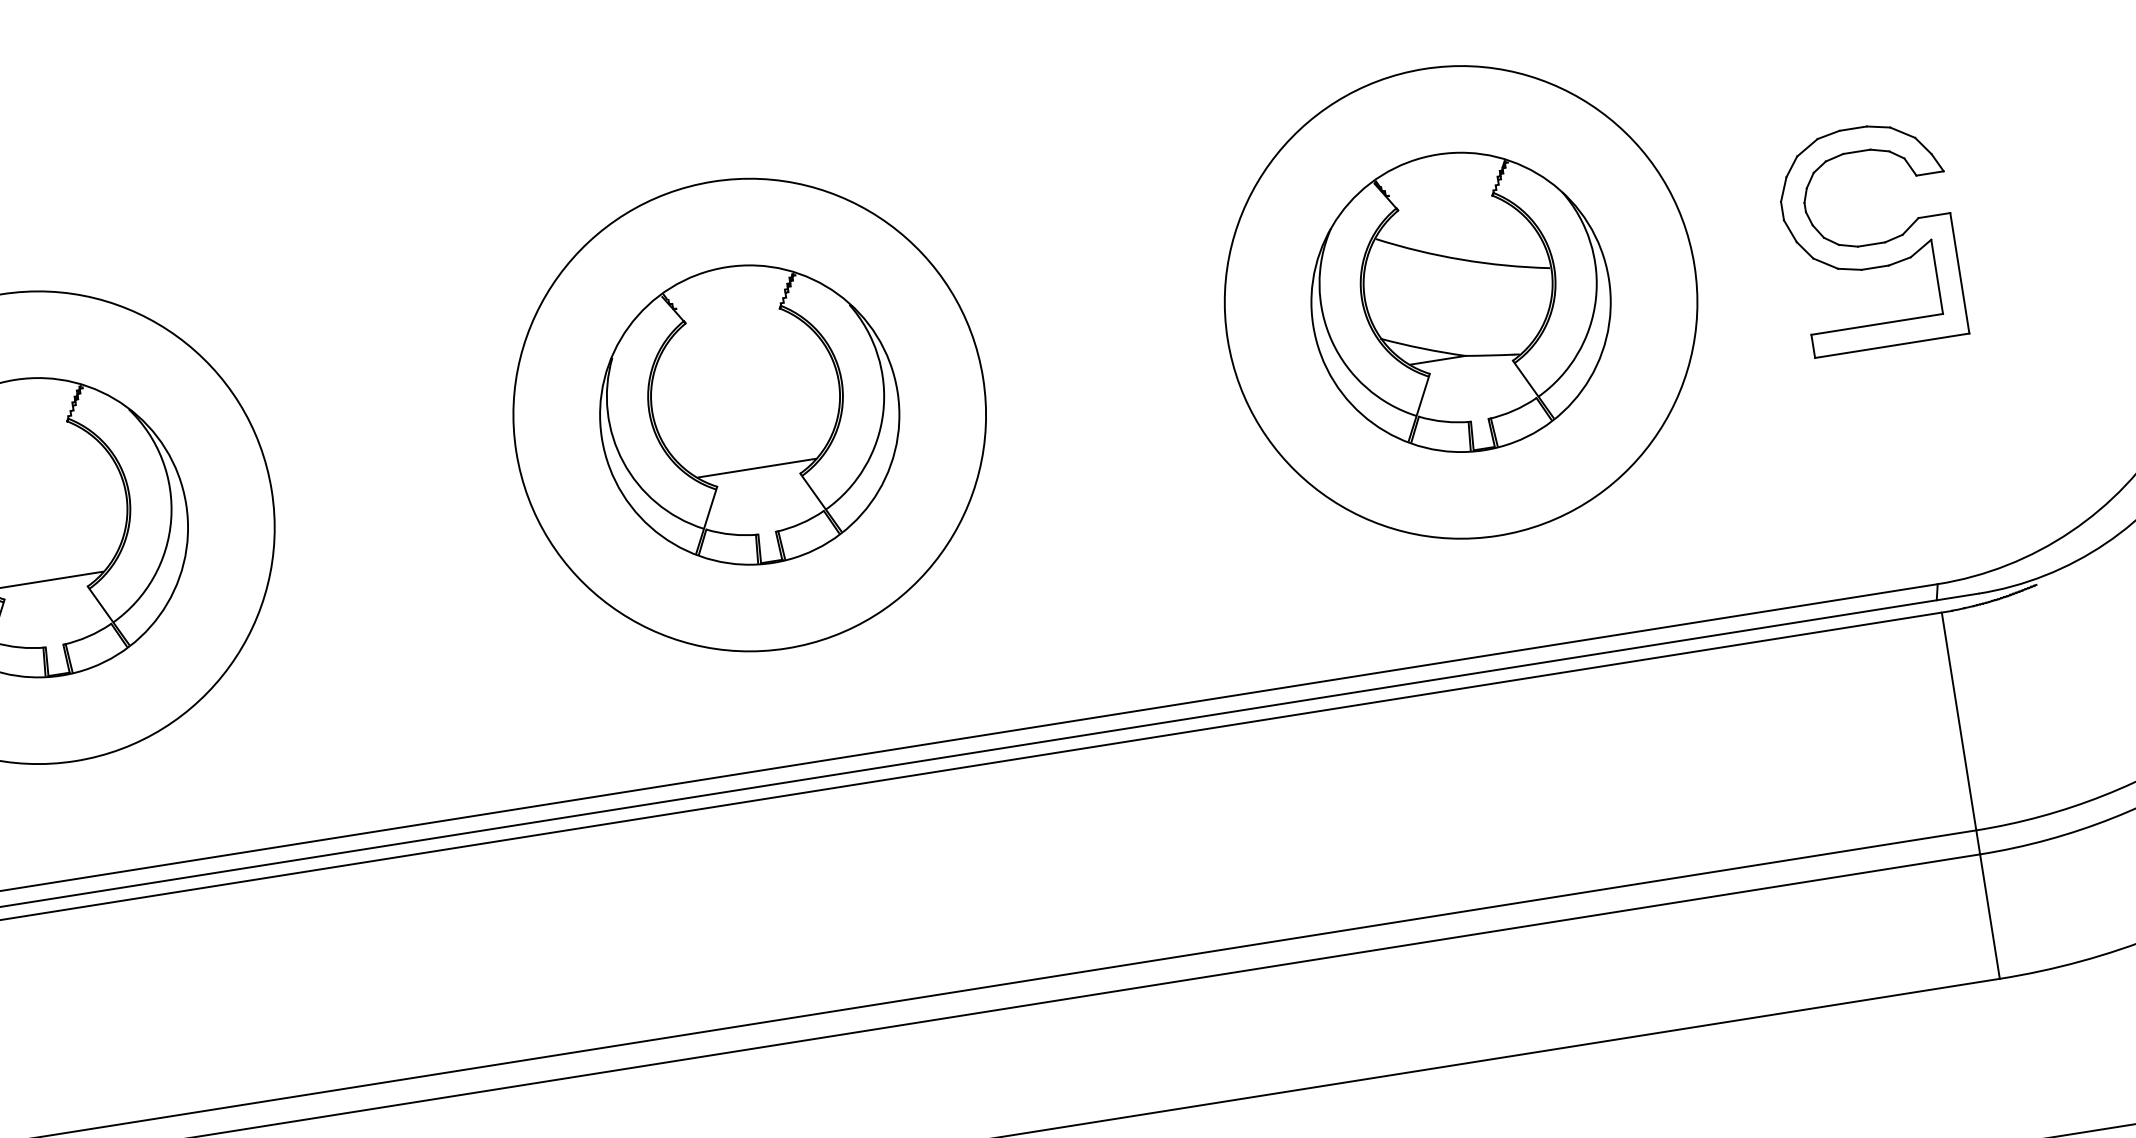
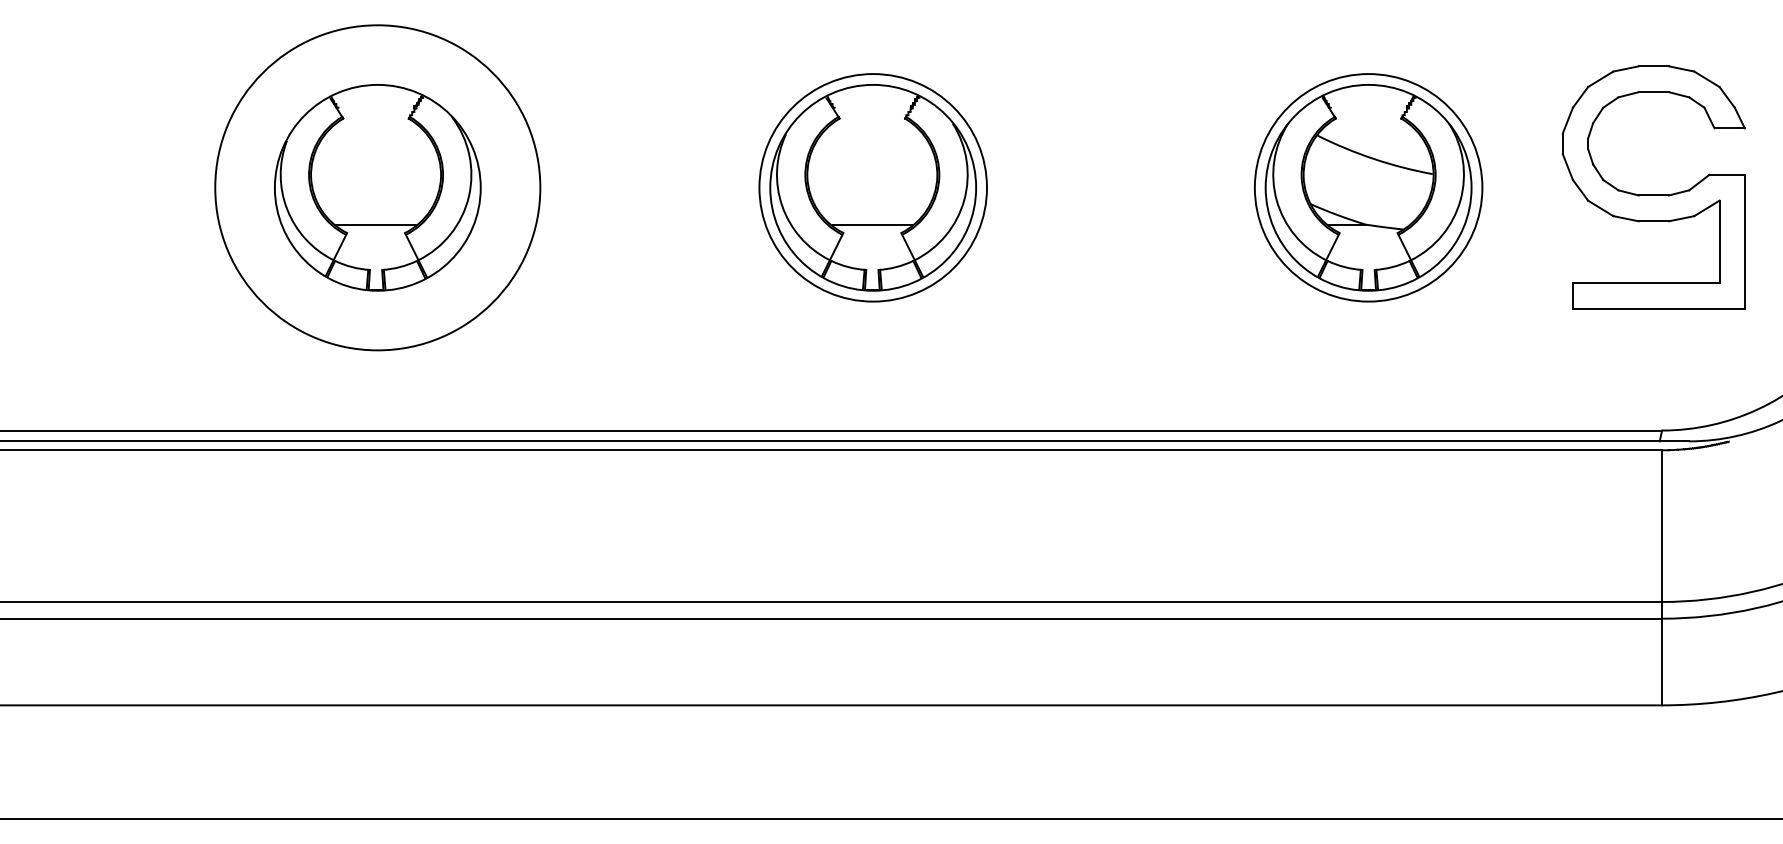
part: (1870, 237) -> (1653, 187), size x1.6
circle: (1460, 301) -> (1368, 187), size x0.7
circle: (748, 414) -> (872, 187), size x0.7

